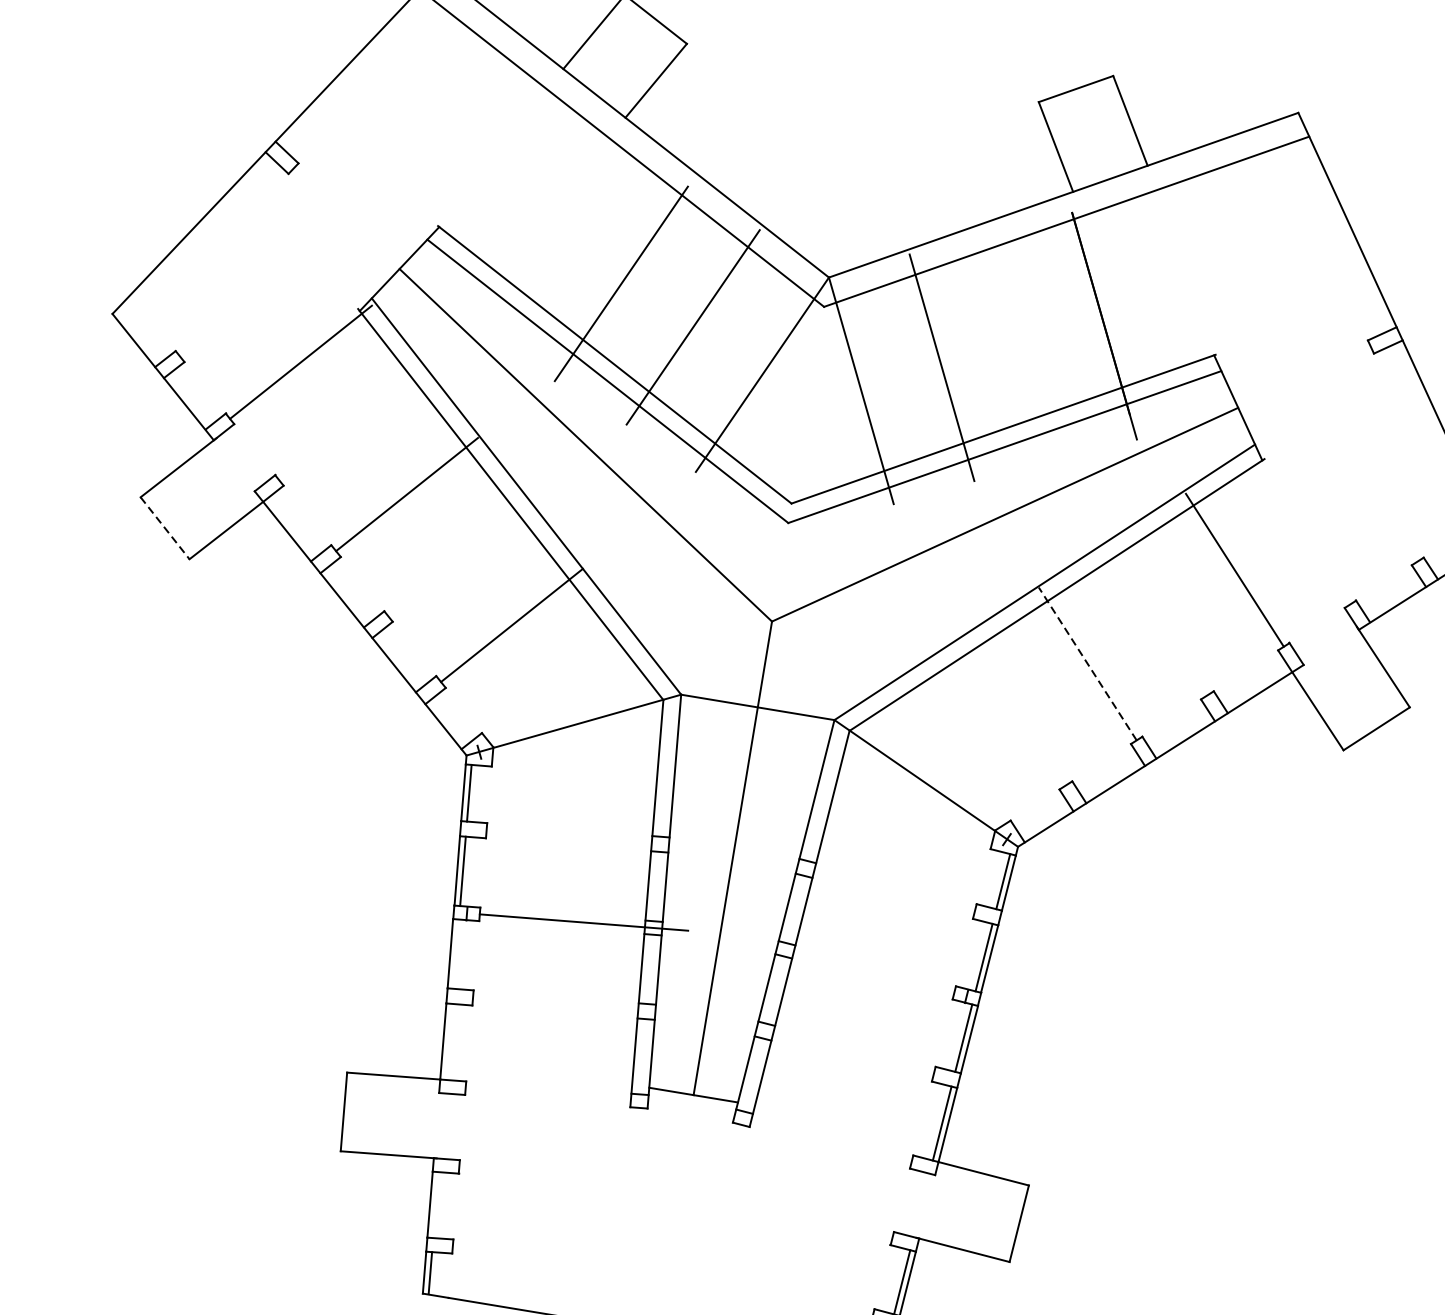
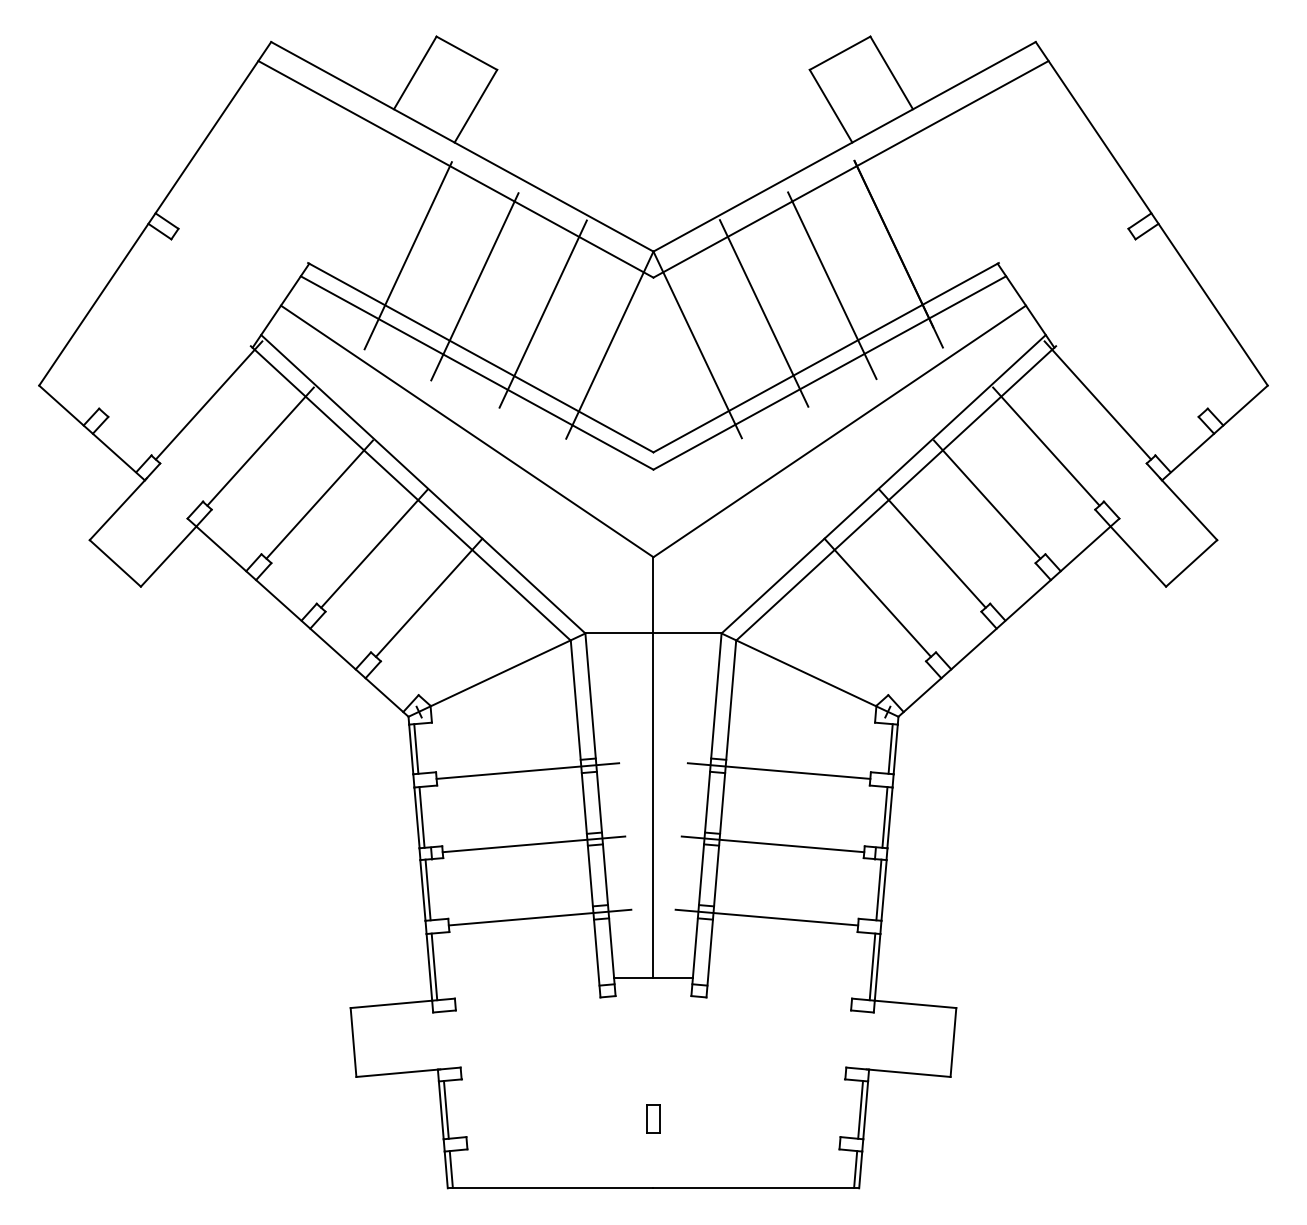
line: (551, 236) -> (407, 255), added
line: (1024, 349) -> (832, 285), added
line: (350, 423) -> (260, 446), added
line: (1301, 527) -> (1097, 400), added
line: (165, 528) -> (115, 563), dashed -> solid
line: (459, 559) -> (374, 548), added
line: (1158, 618) -> (987, 499), added
line: (1087, 663) -> (932, 548), dashed -> solid
line: (1016, 708) -> (877, 597), added
line: (590, 838) -> (527, 770), added
line: (873, 884) -> (778, 770), added
line: (455, 953) -> (427, 889), added
line: (852, 967) -> (772, 844), added
line: (576, 1005) -> (539, 917), added
line: (449, 1041) -> (434, 966), added
line: (832, 1048) -> (766, 917), added
line: (434, 1204) -> (445, 1109), added
part: (667, 1253) -> (653, 1118), added

